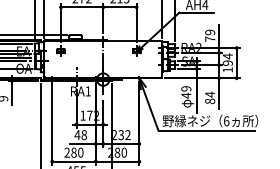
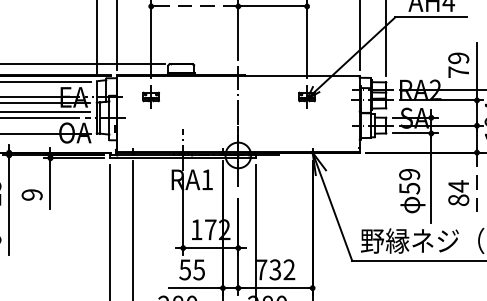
line: (82, 7) -> (195, 6), solid -> dashed
line: (219, 93) -> (477, 184), solid -> dashed
text: (186, 95) -> (409, 188), 49 -> 59
text: (80, 135) -> (191, 270), 48 -> 55
text: (115, 135) -> (263, 270), 232 -> 732

